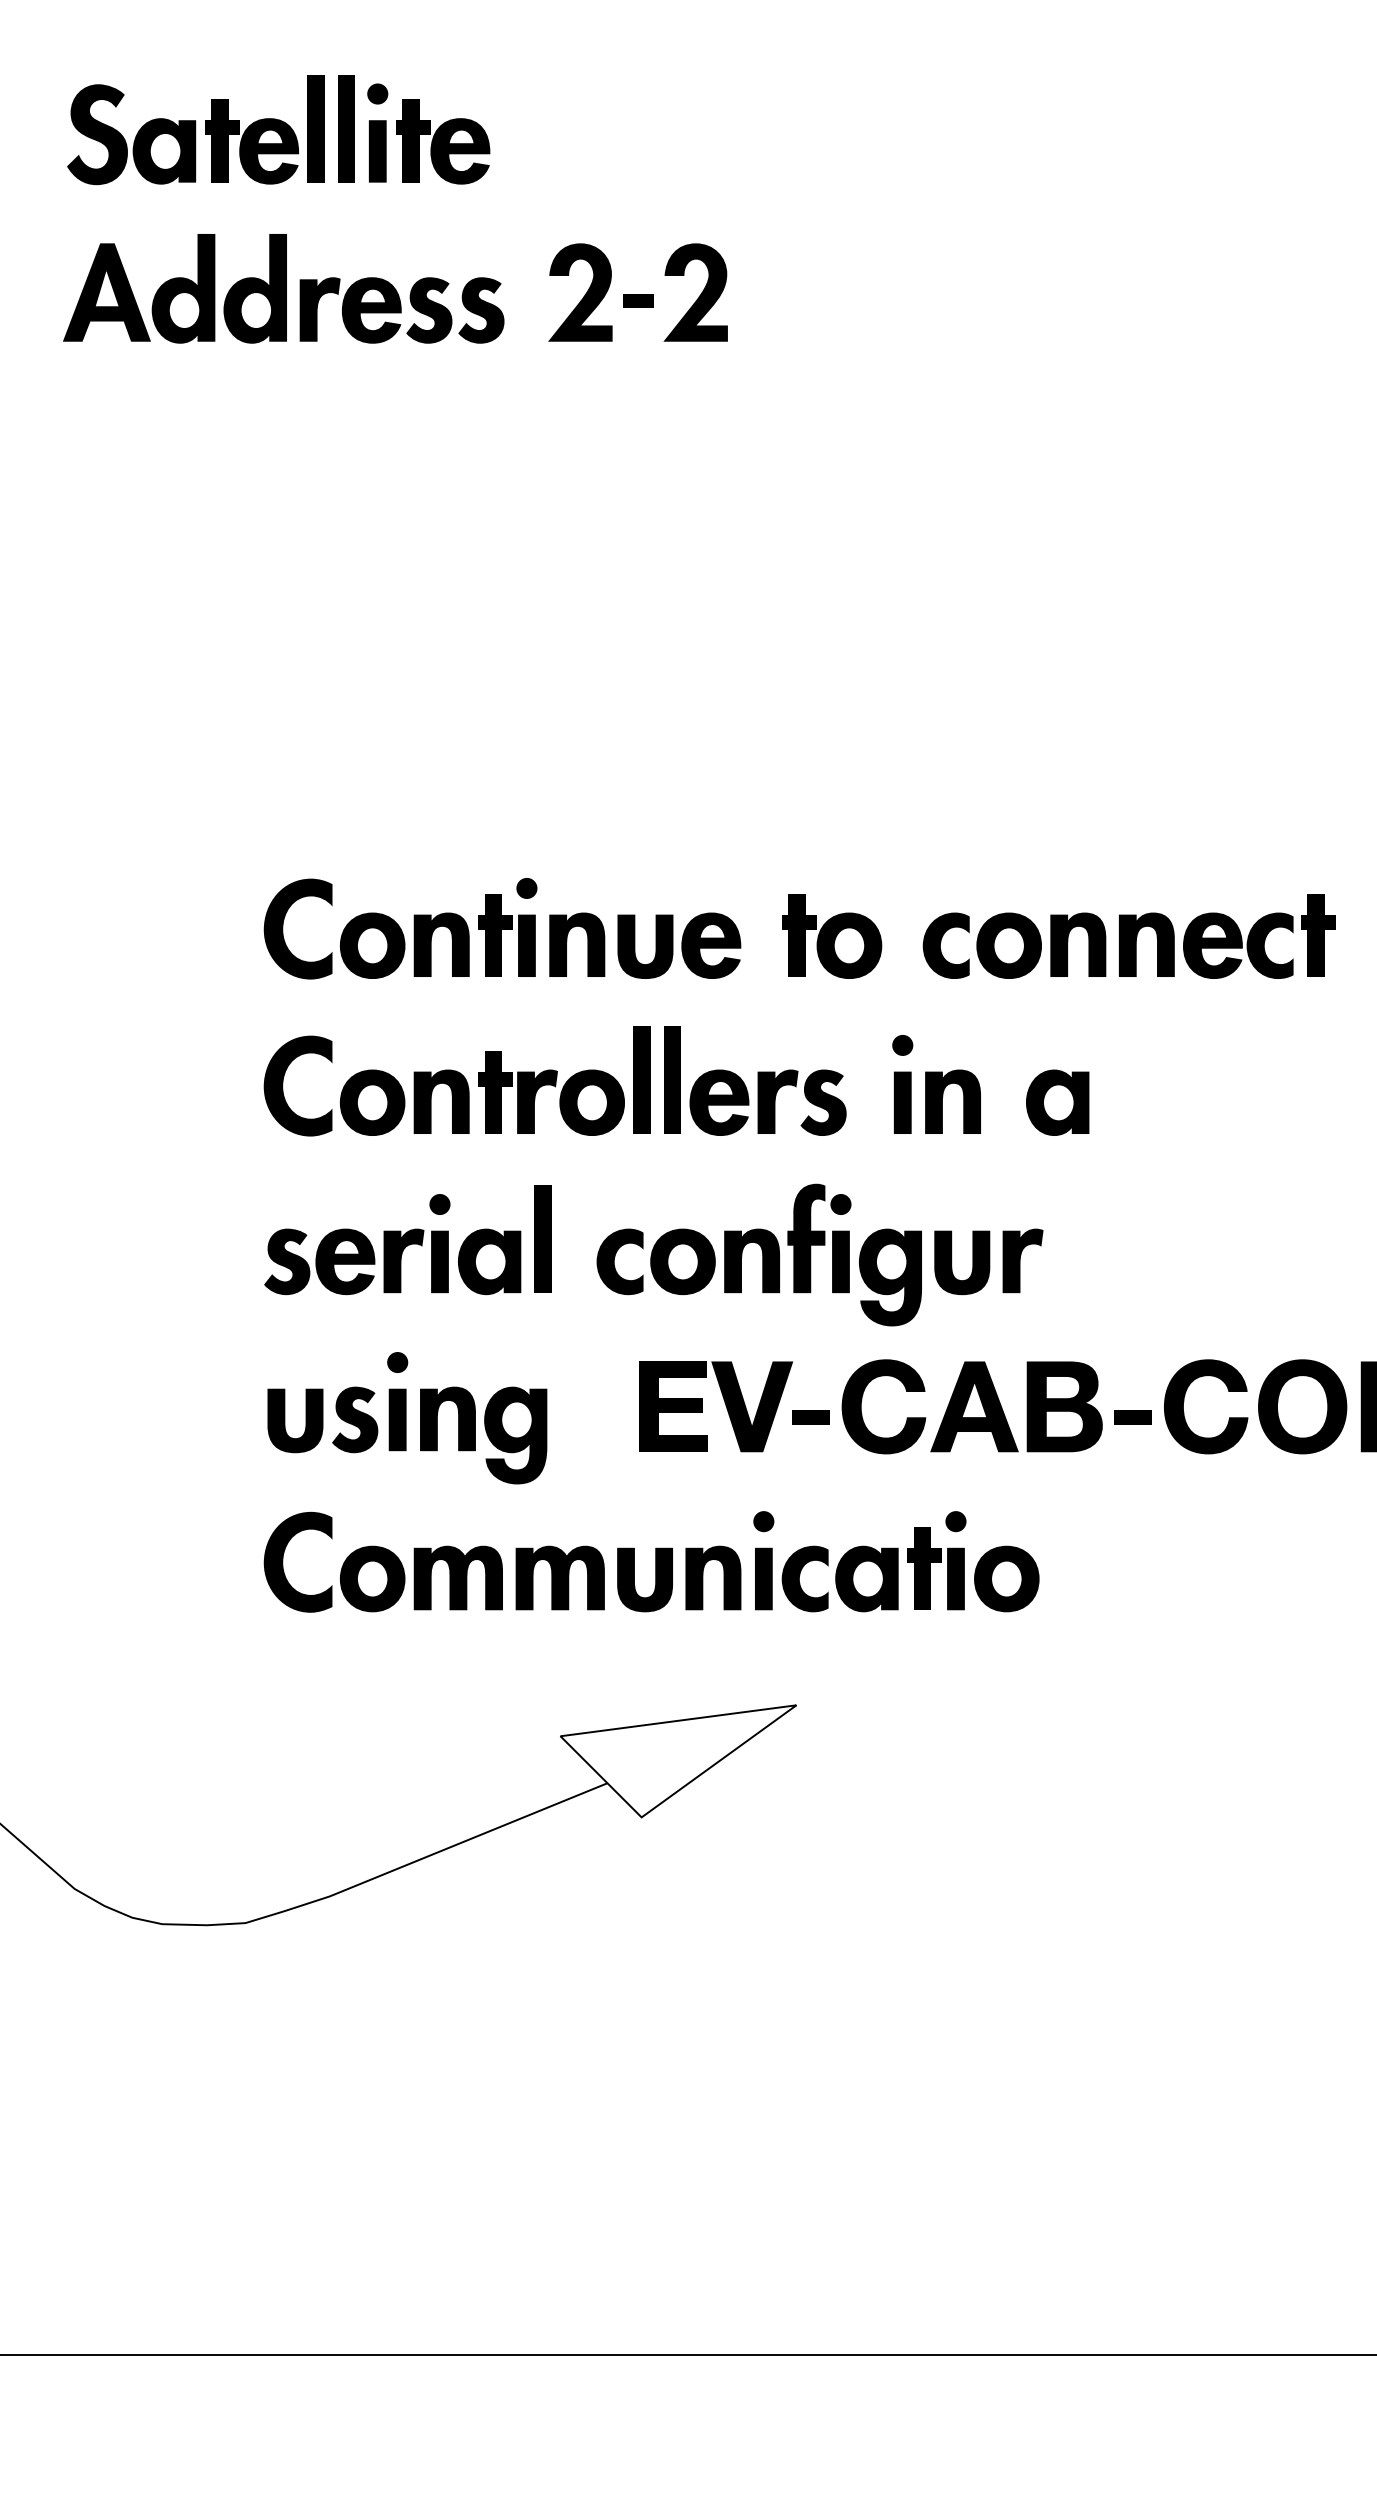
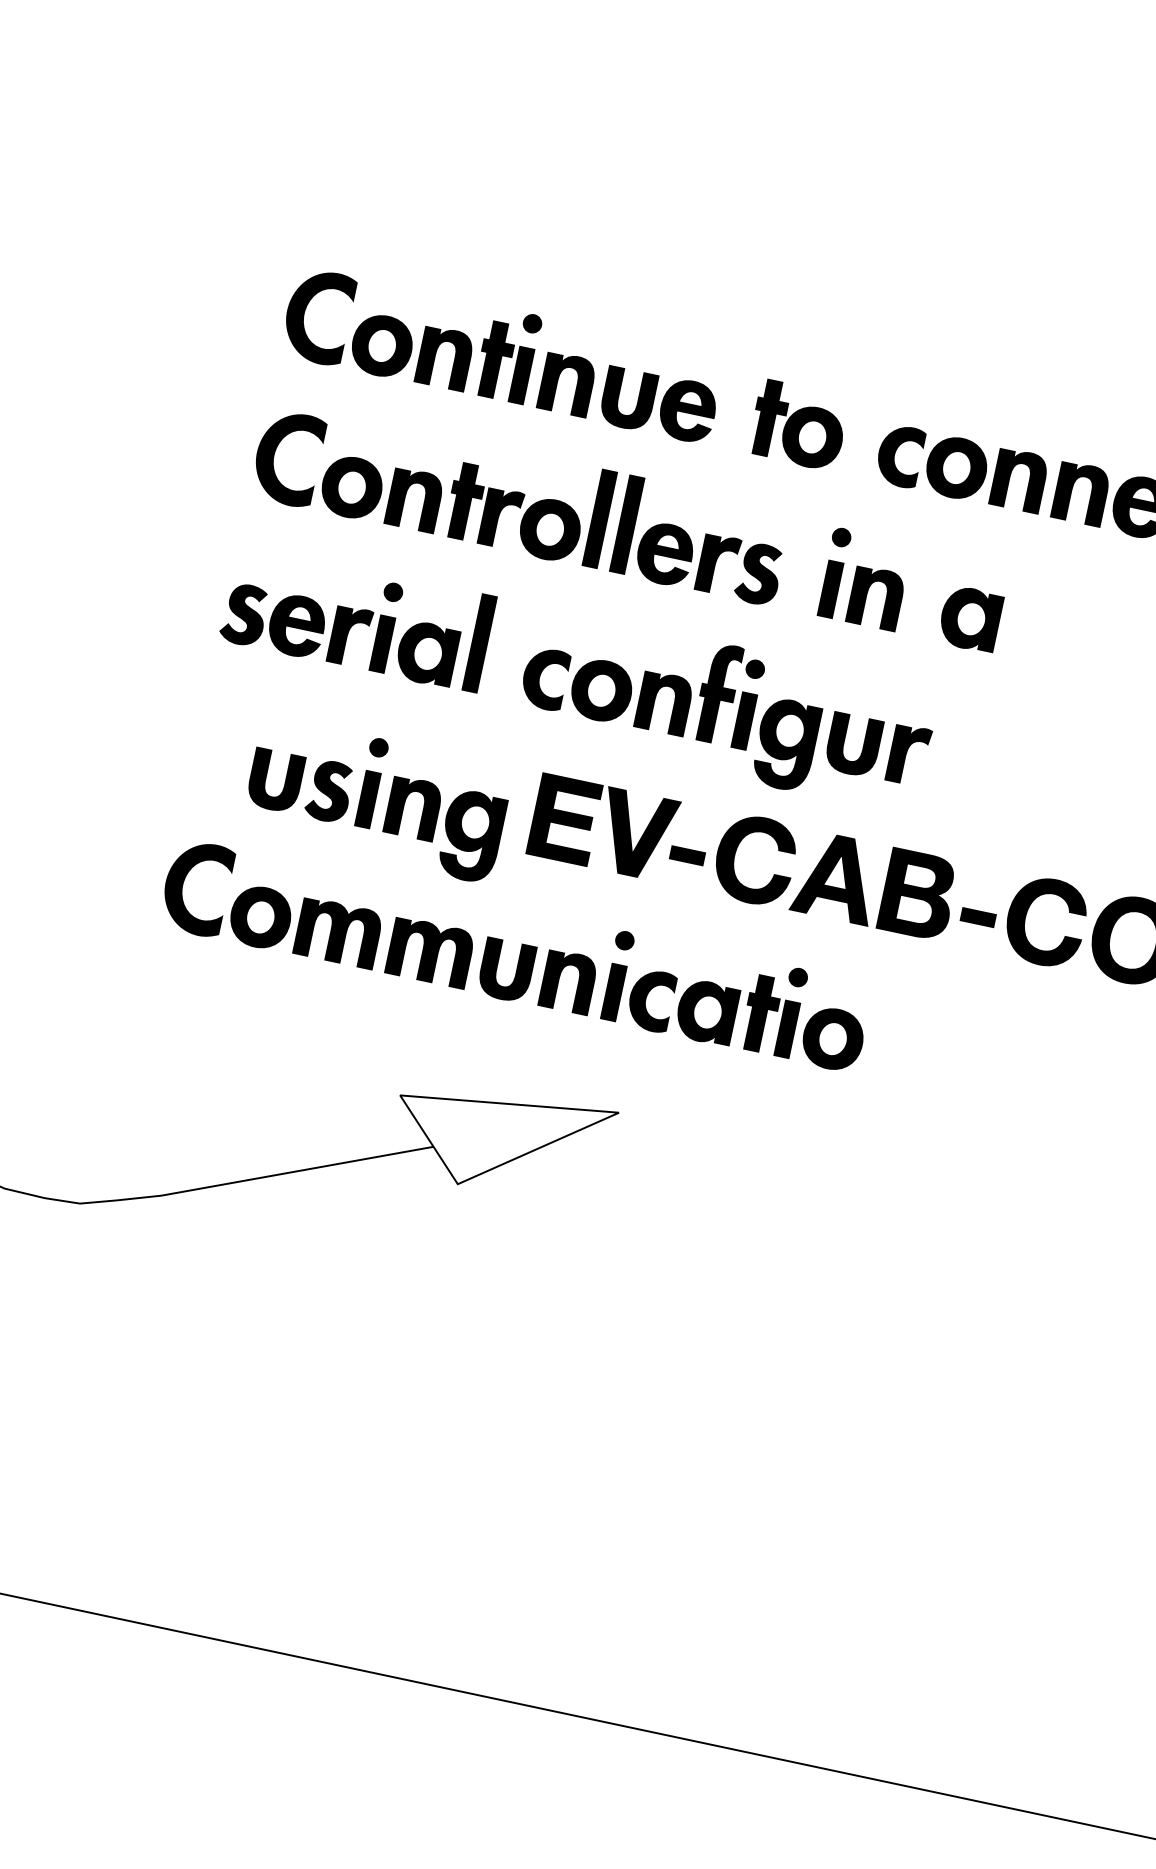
part: (407, 1418) -> (377, 800), moved

